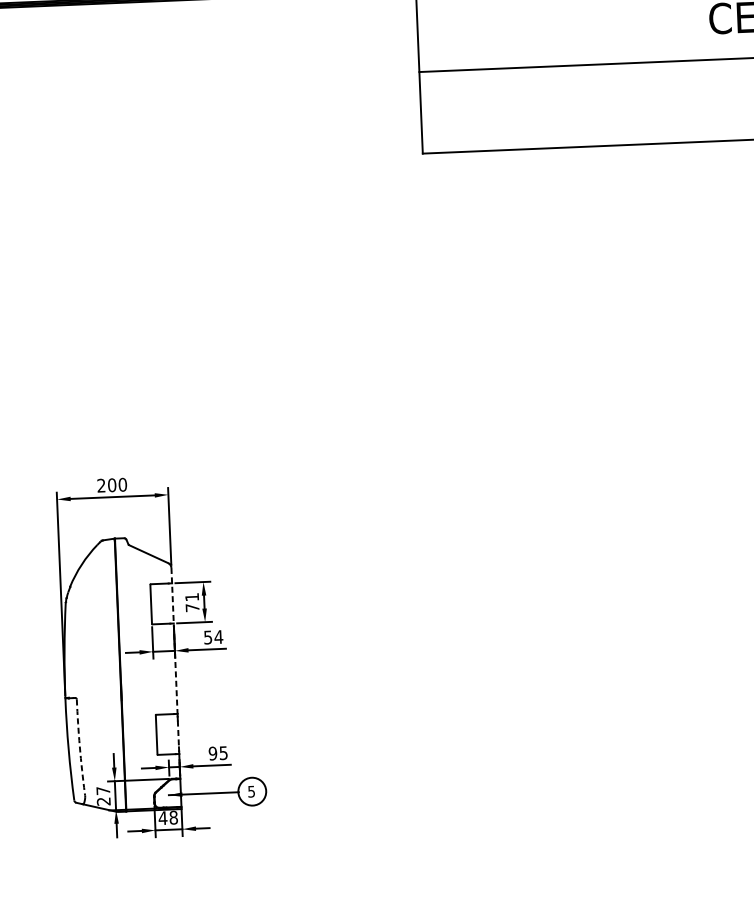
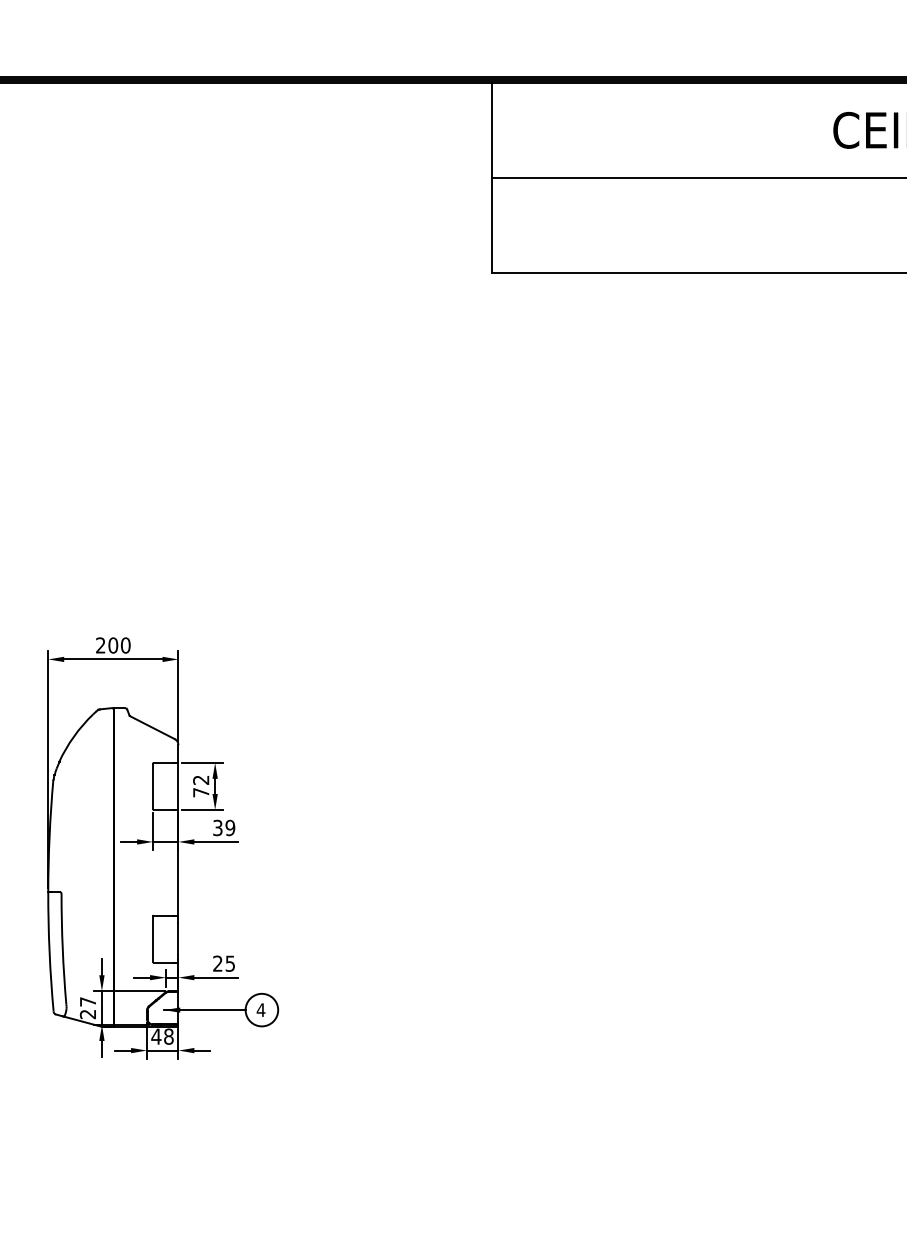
text: (192, 596) -> (201, 779), 71 -> 72
text: (213, 636) -> (224, 827), 54 -> 39
line: (174, 641) -> (178, 830), dashed -> solid
line: (178, 734) -> (178, 939), dashed -> solid
arc: (79, 746) -> (62, 949), dashed -> solid
text: (212, 753) -> (217, 963), 95 -> 25
text: (251, 792) -> (260, 1010), 5 -> 4

